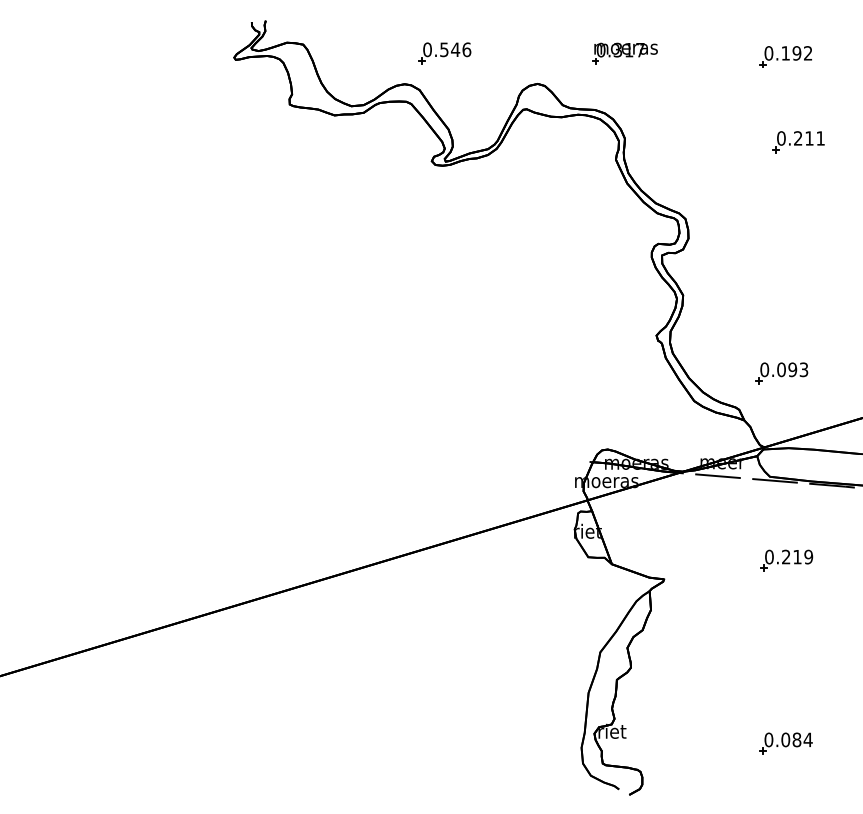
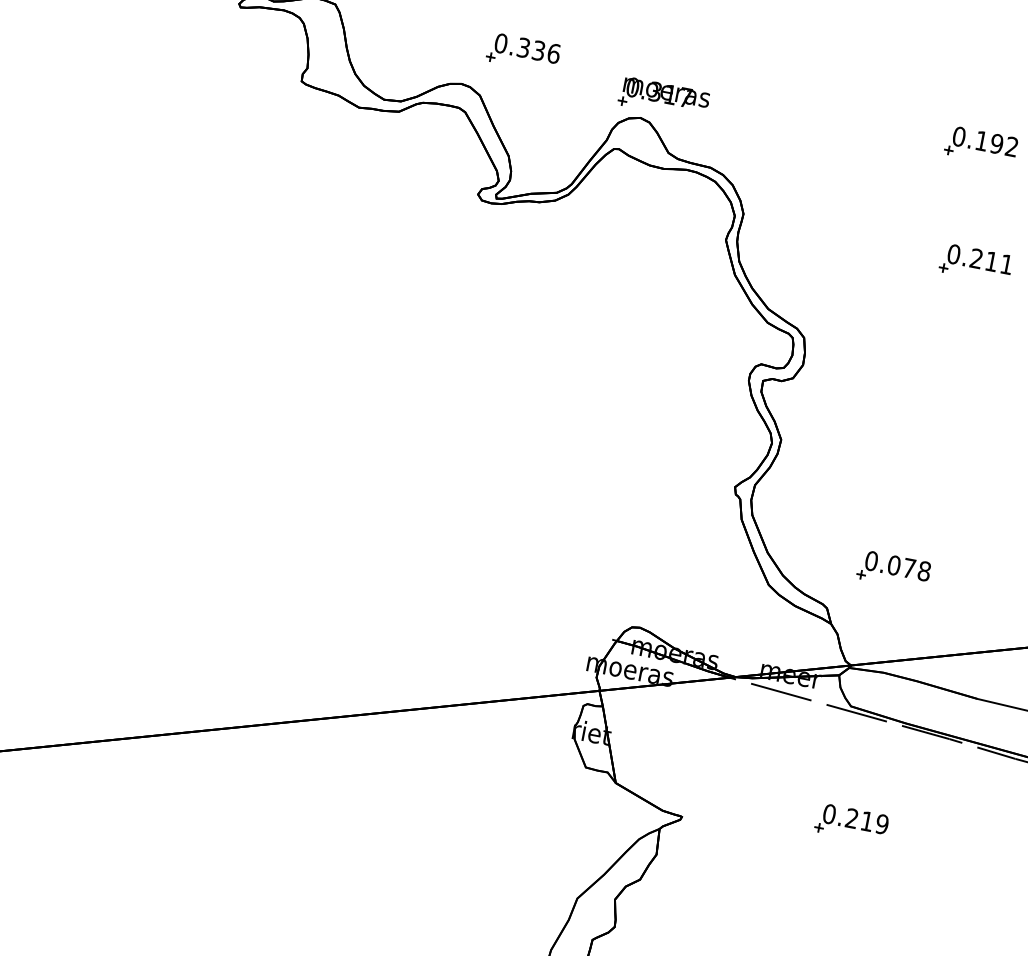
text: (450, 49) -> (532, 49), 0.546 -> 0.336
part: (624, 53) -> (663, 98), moved
text: (798, 369) -> (917, 569), 0.093 -> 0.078

